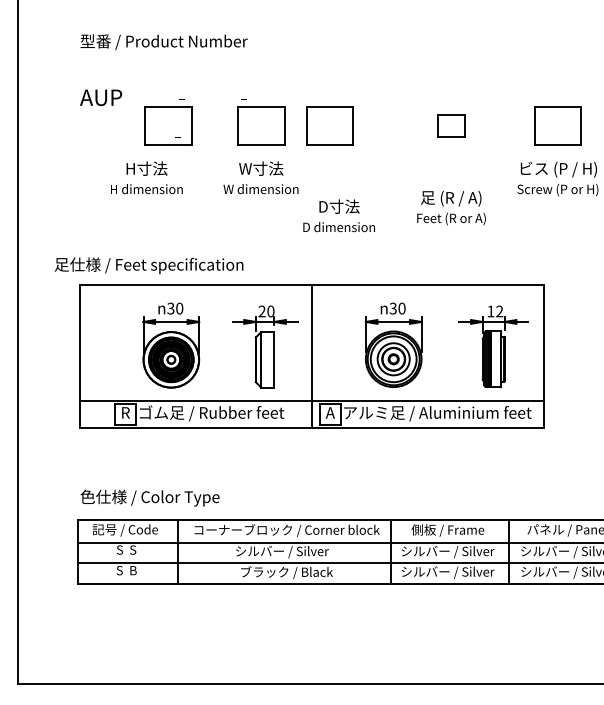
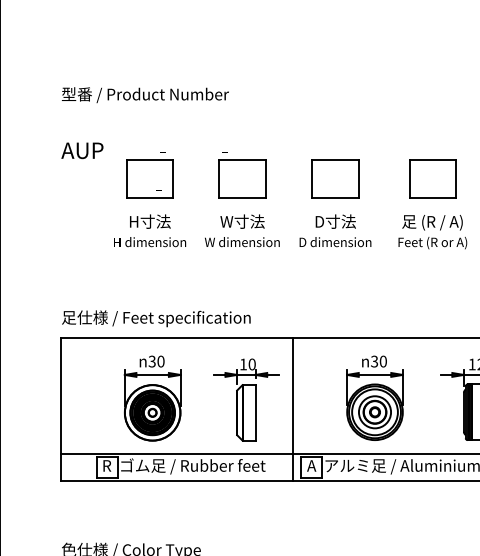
part: (329, 125) -> (334, 178), moved
part: (451, 125) -> (432, 178), size x1.67
text: (146, 177) -> (149, 230), moved
text: (451, 208) -> (432, 232), moved
text: (338, 215) -> (334, 230), moved
text: (148, 265) -> (155, 318), moved
text: (261, 311) -> (242, 364), 20 -> 10

